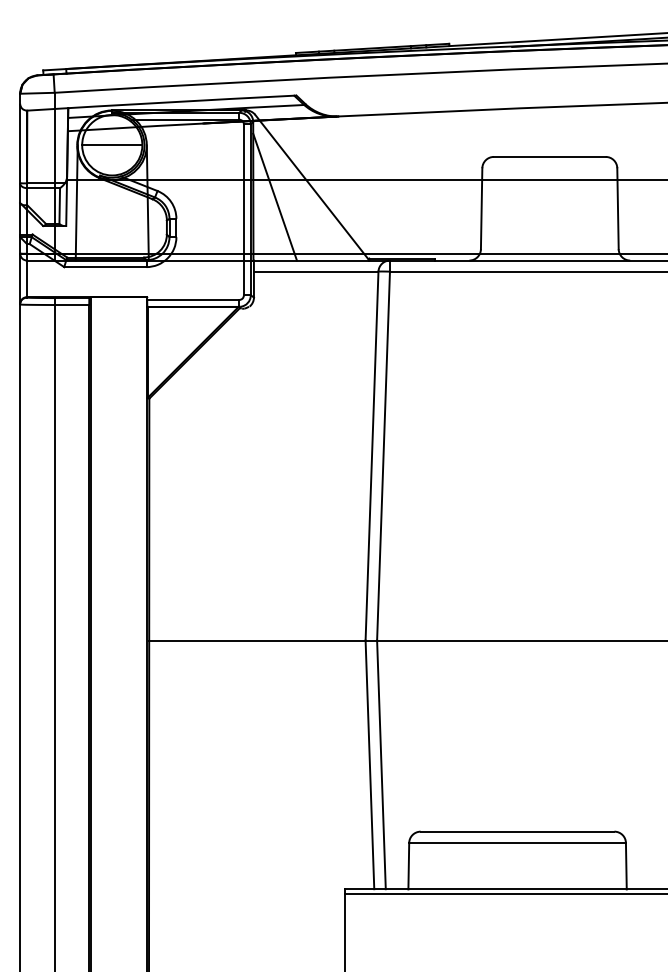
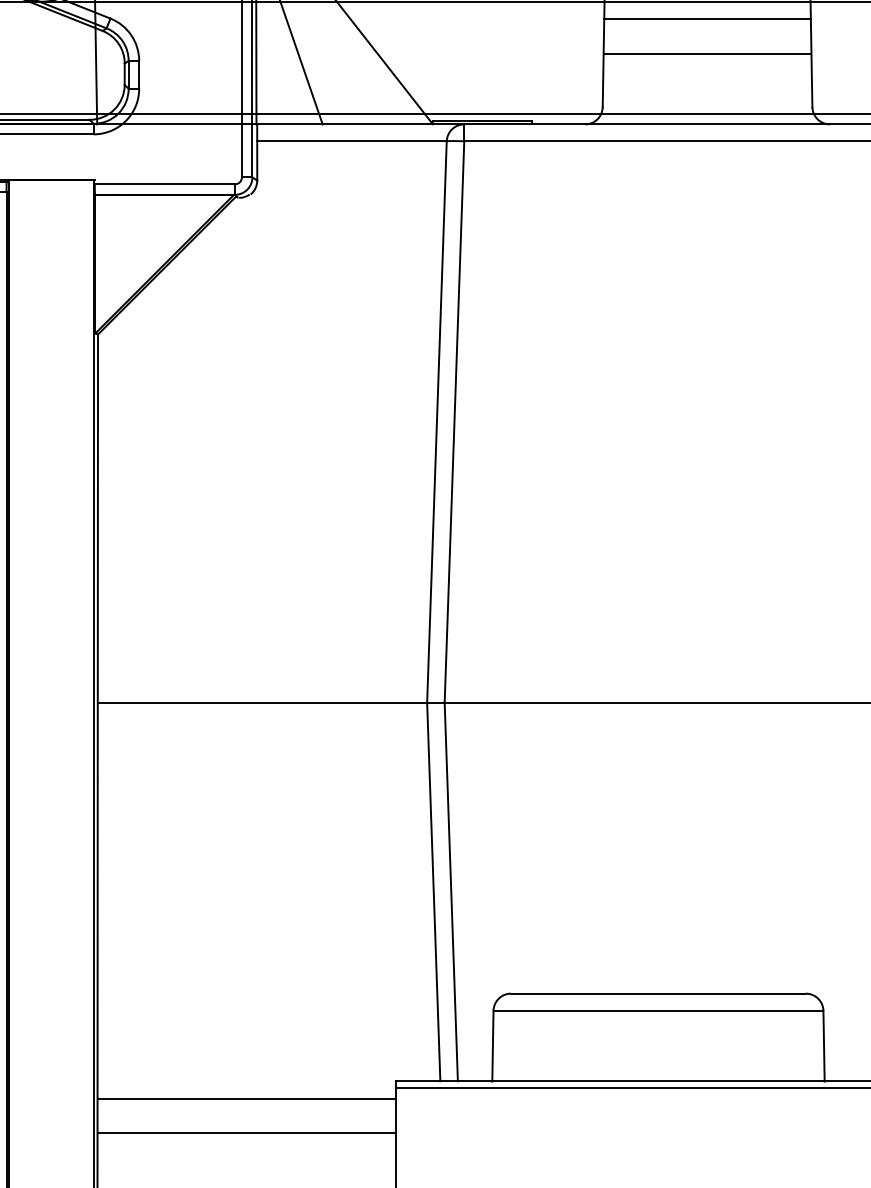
line: (549, 191) -> (707, 19), added
line: (549, 214) -> (707, 54), added
line: (247, 900) -> (247, 1098), added
line: (247, 923) -> (247, 1133), added

